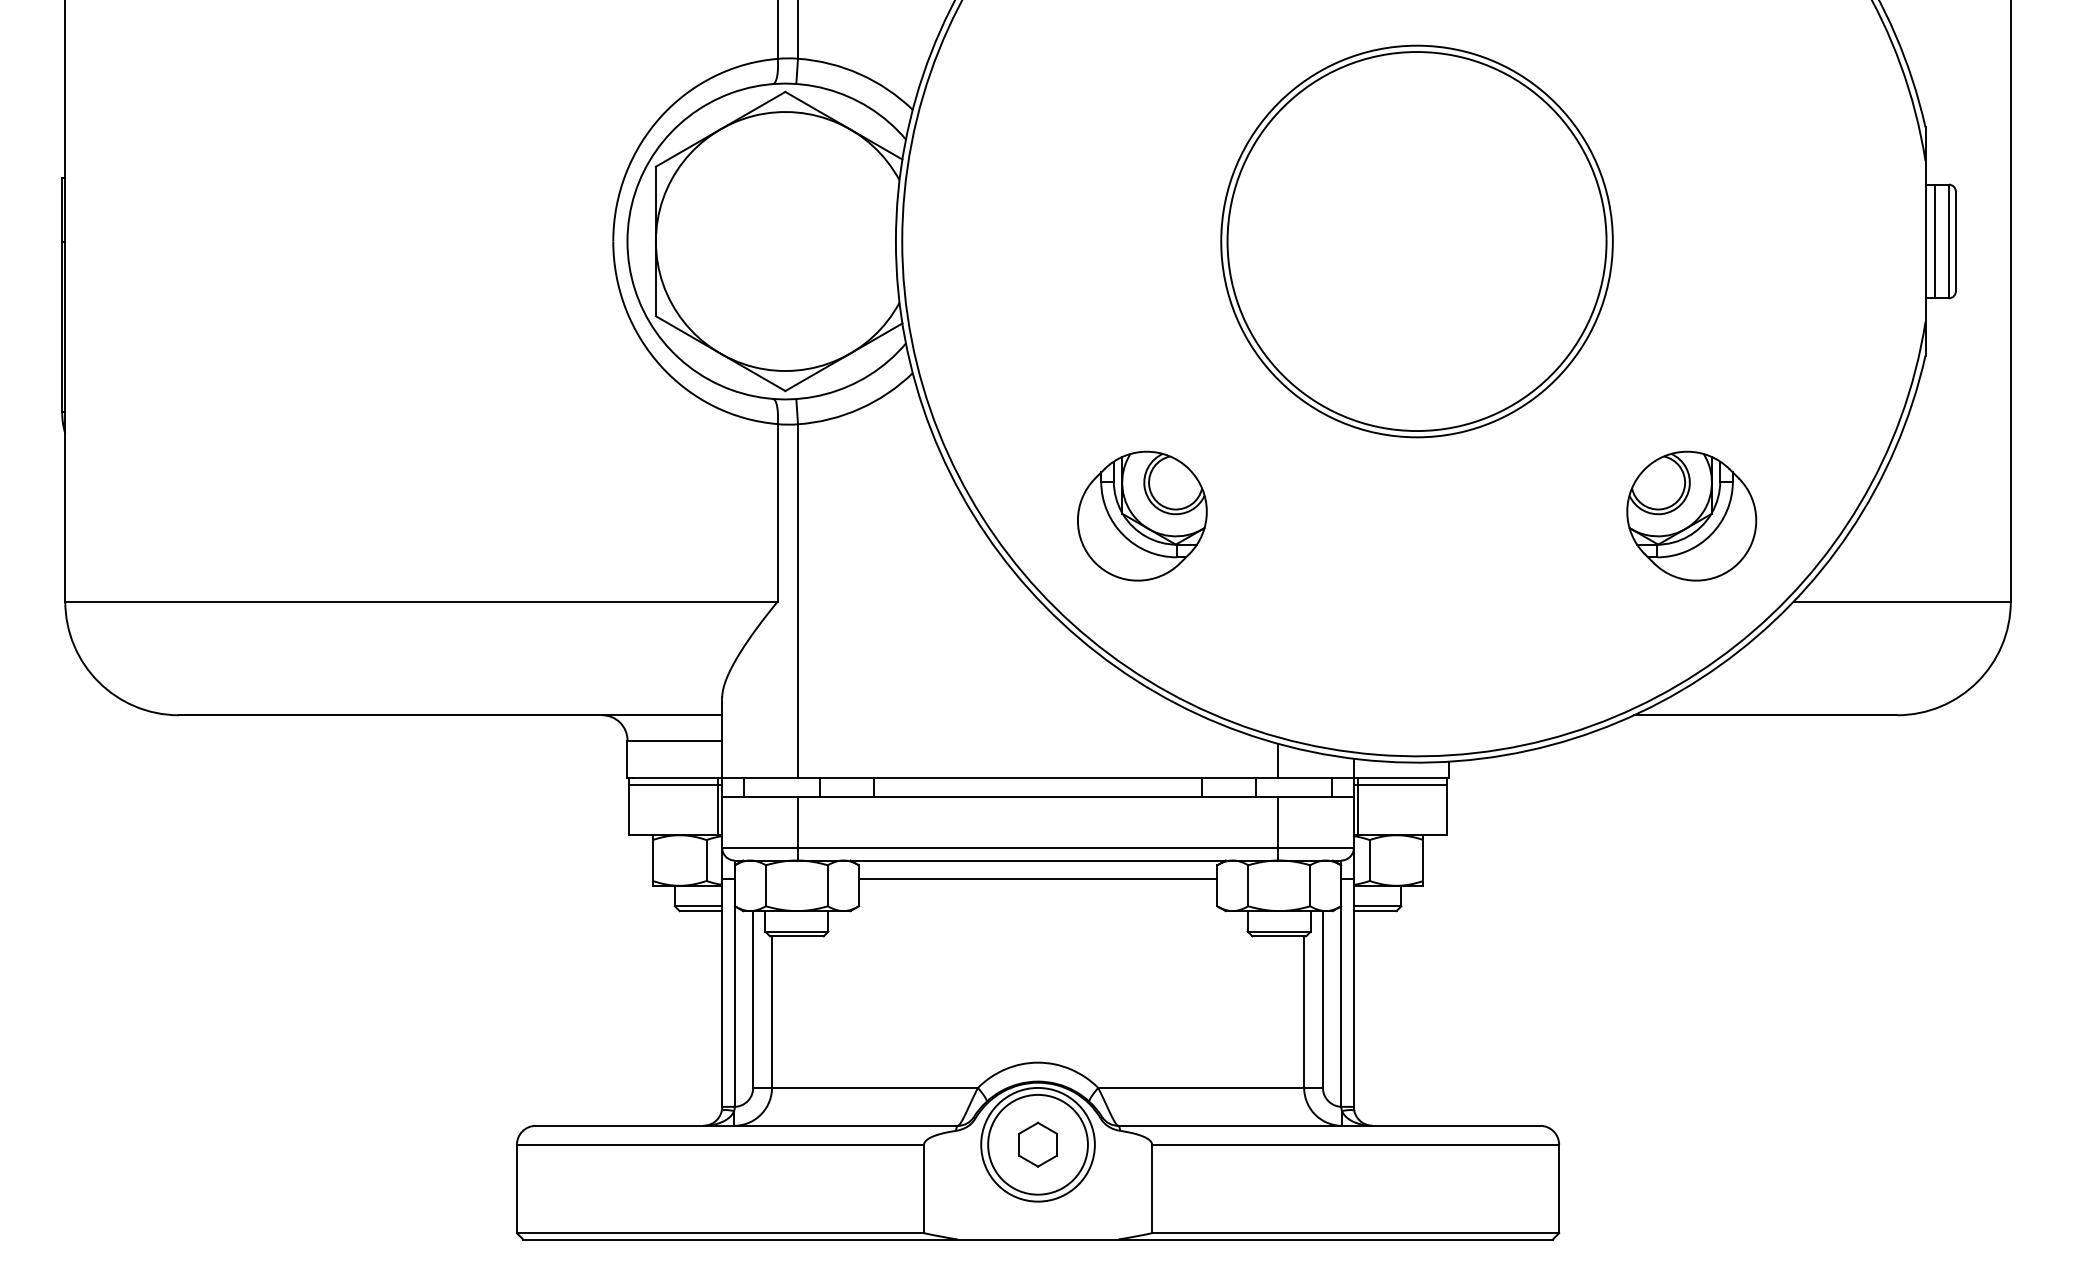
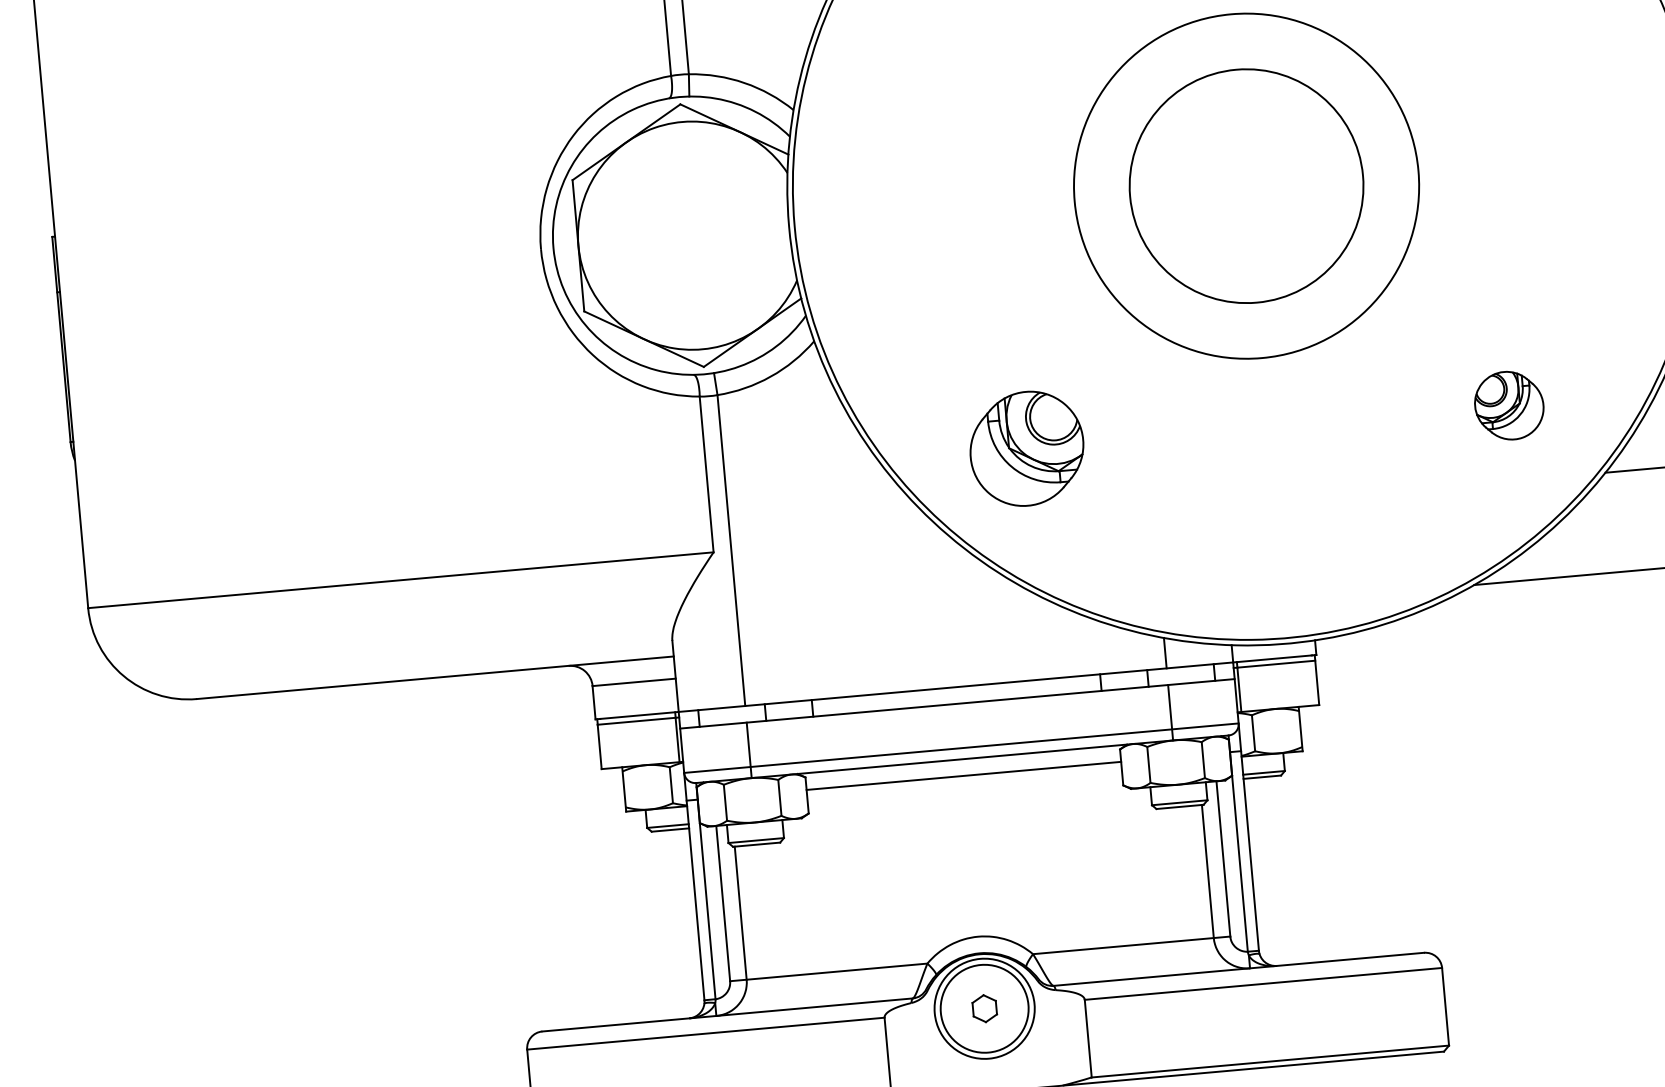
circle: (1416, 241) -> (1246, 186), size x0.7
part: (1691, 515) -> (1508, 405), size x0.6
part: (1038, 1144) -> (985, 1008), size x0.7

